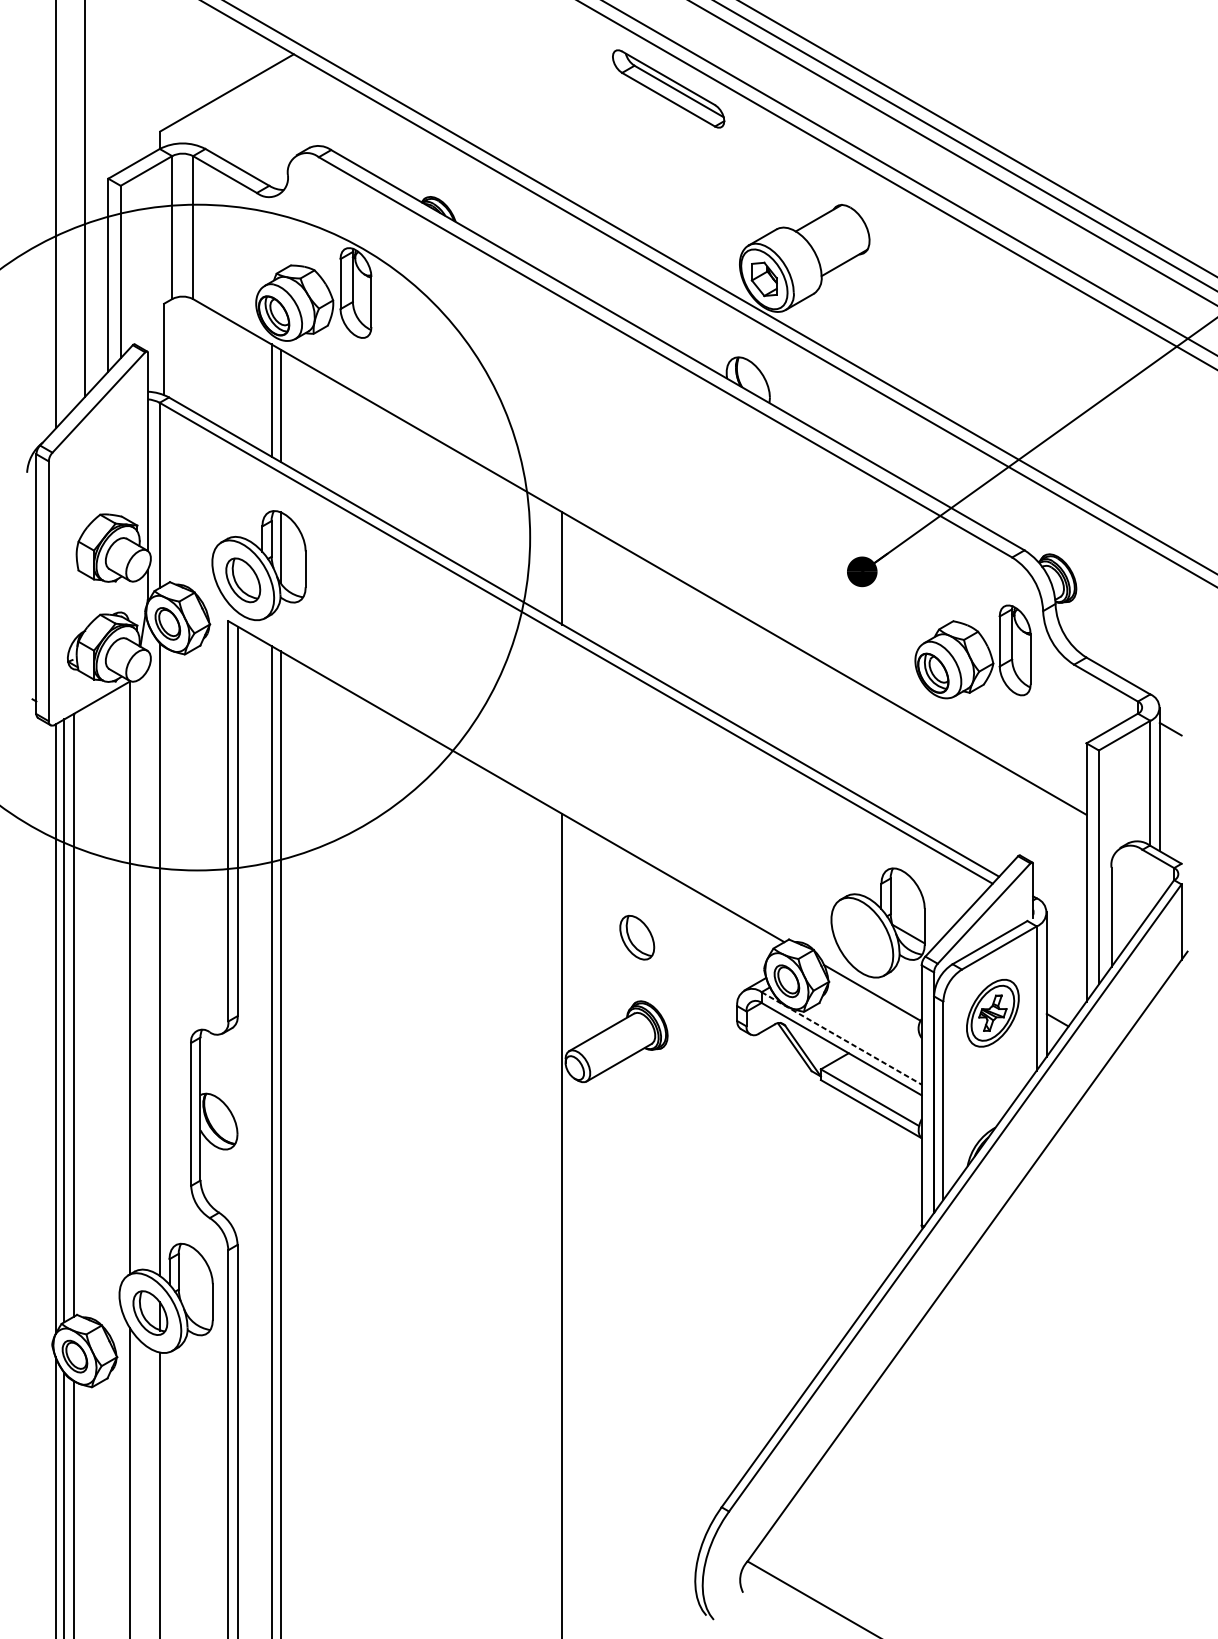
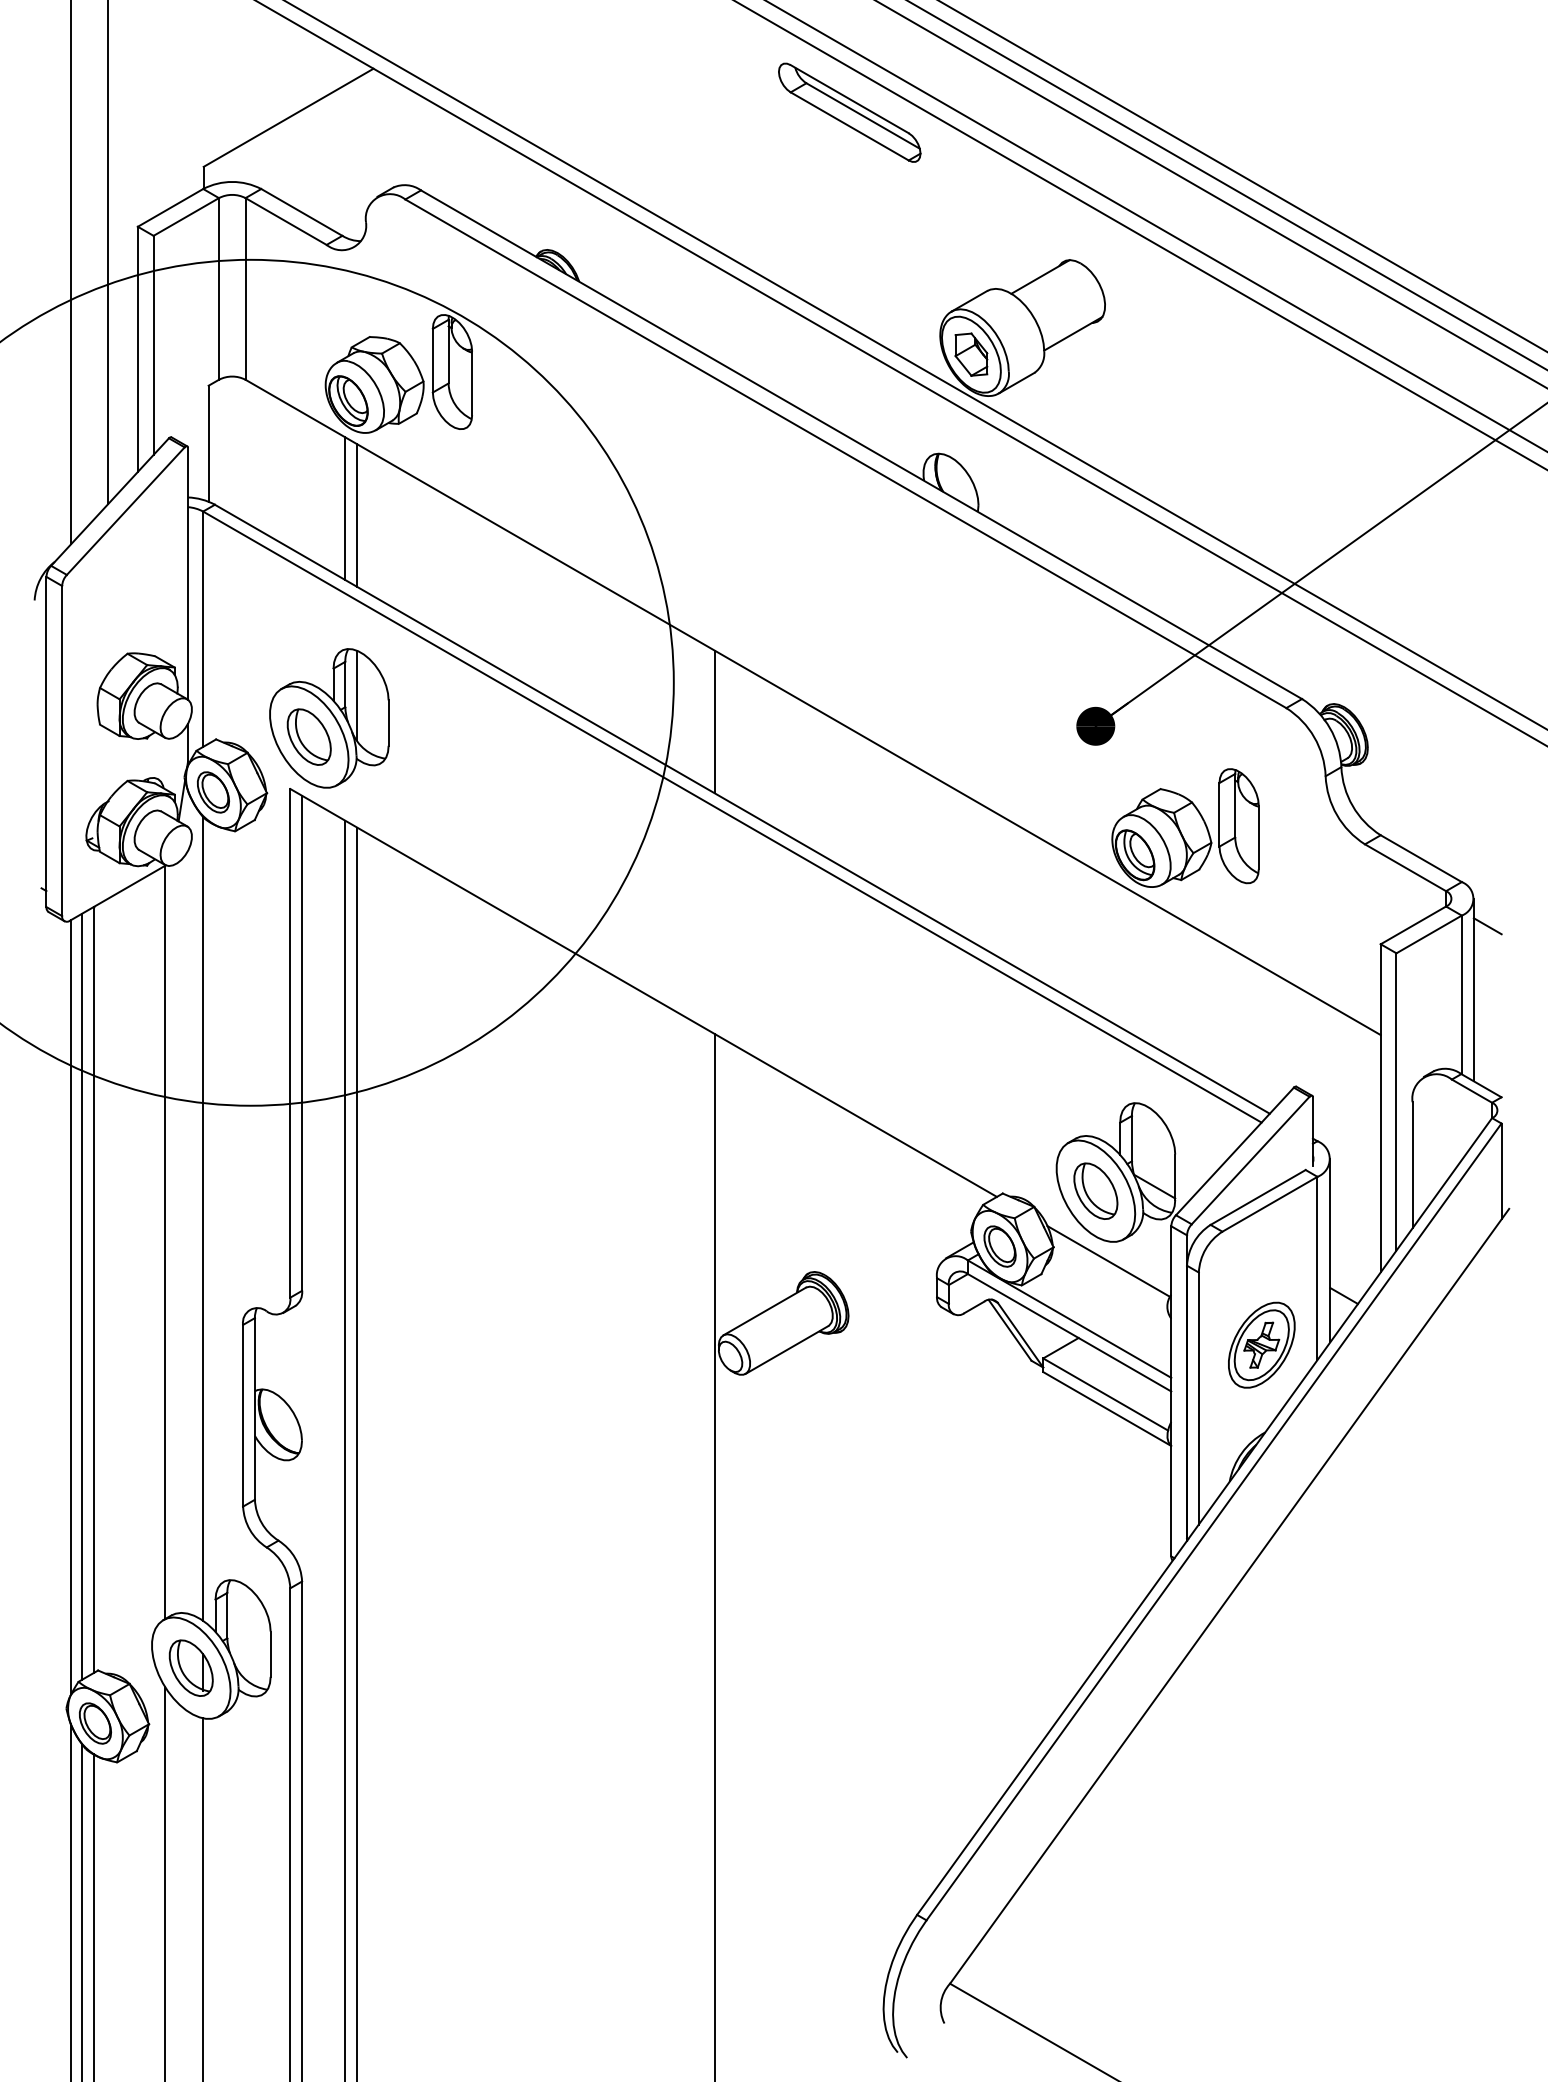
part: (972, 651) -> (1185, 827), moved
part: (636, 937) -> (1095, 1190), moved
part: (992, 1012) -> (1261, 1344), moved
line: (842, 1038) -> (1070, 1319), dashed -> solid

